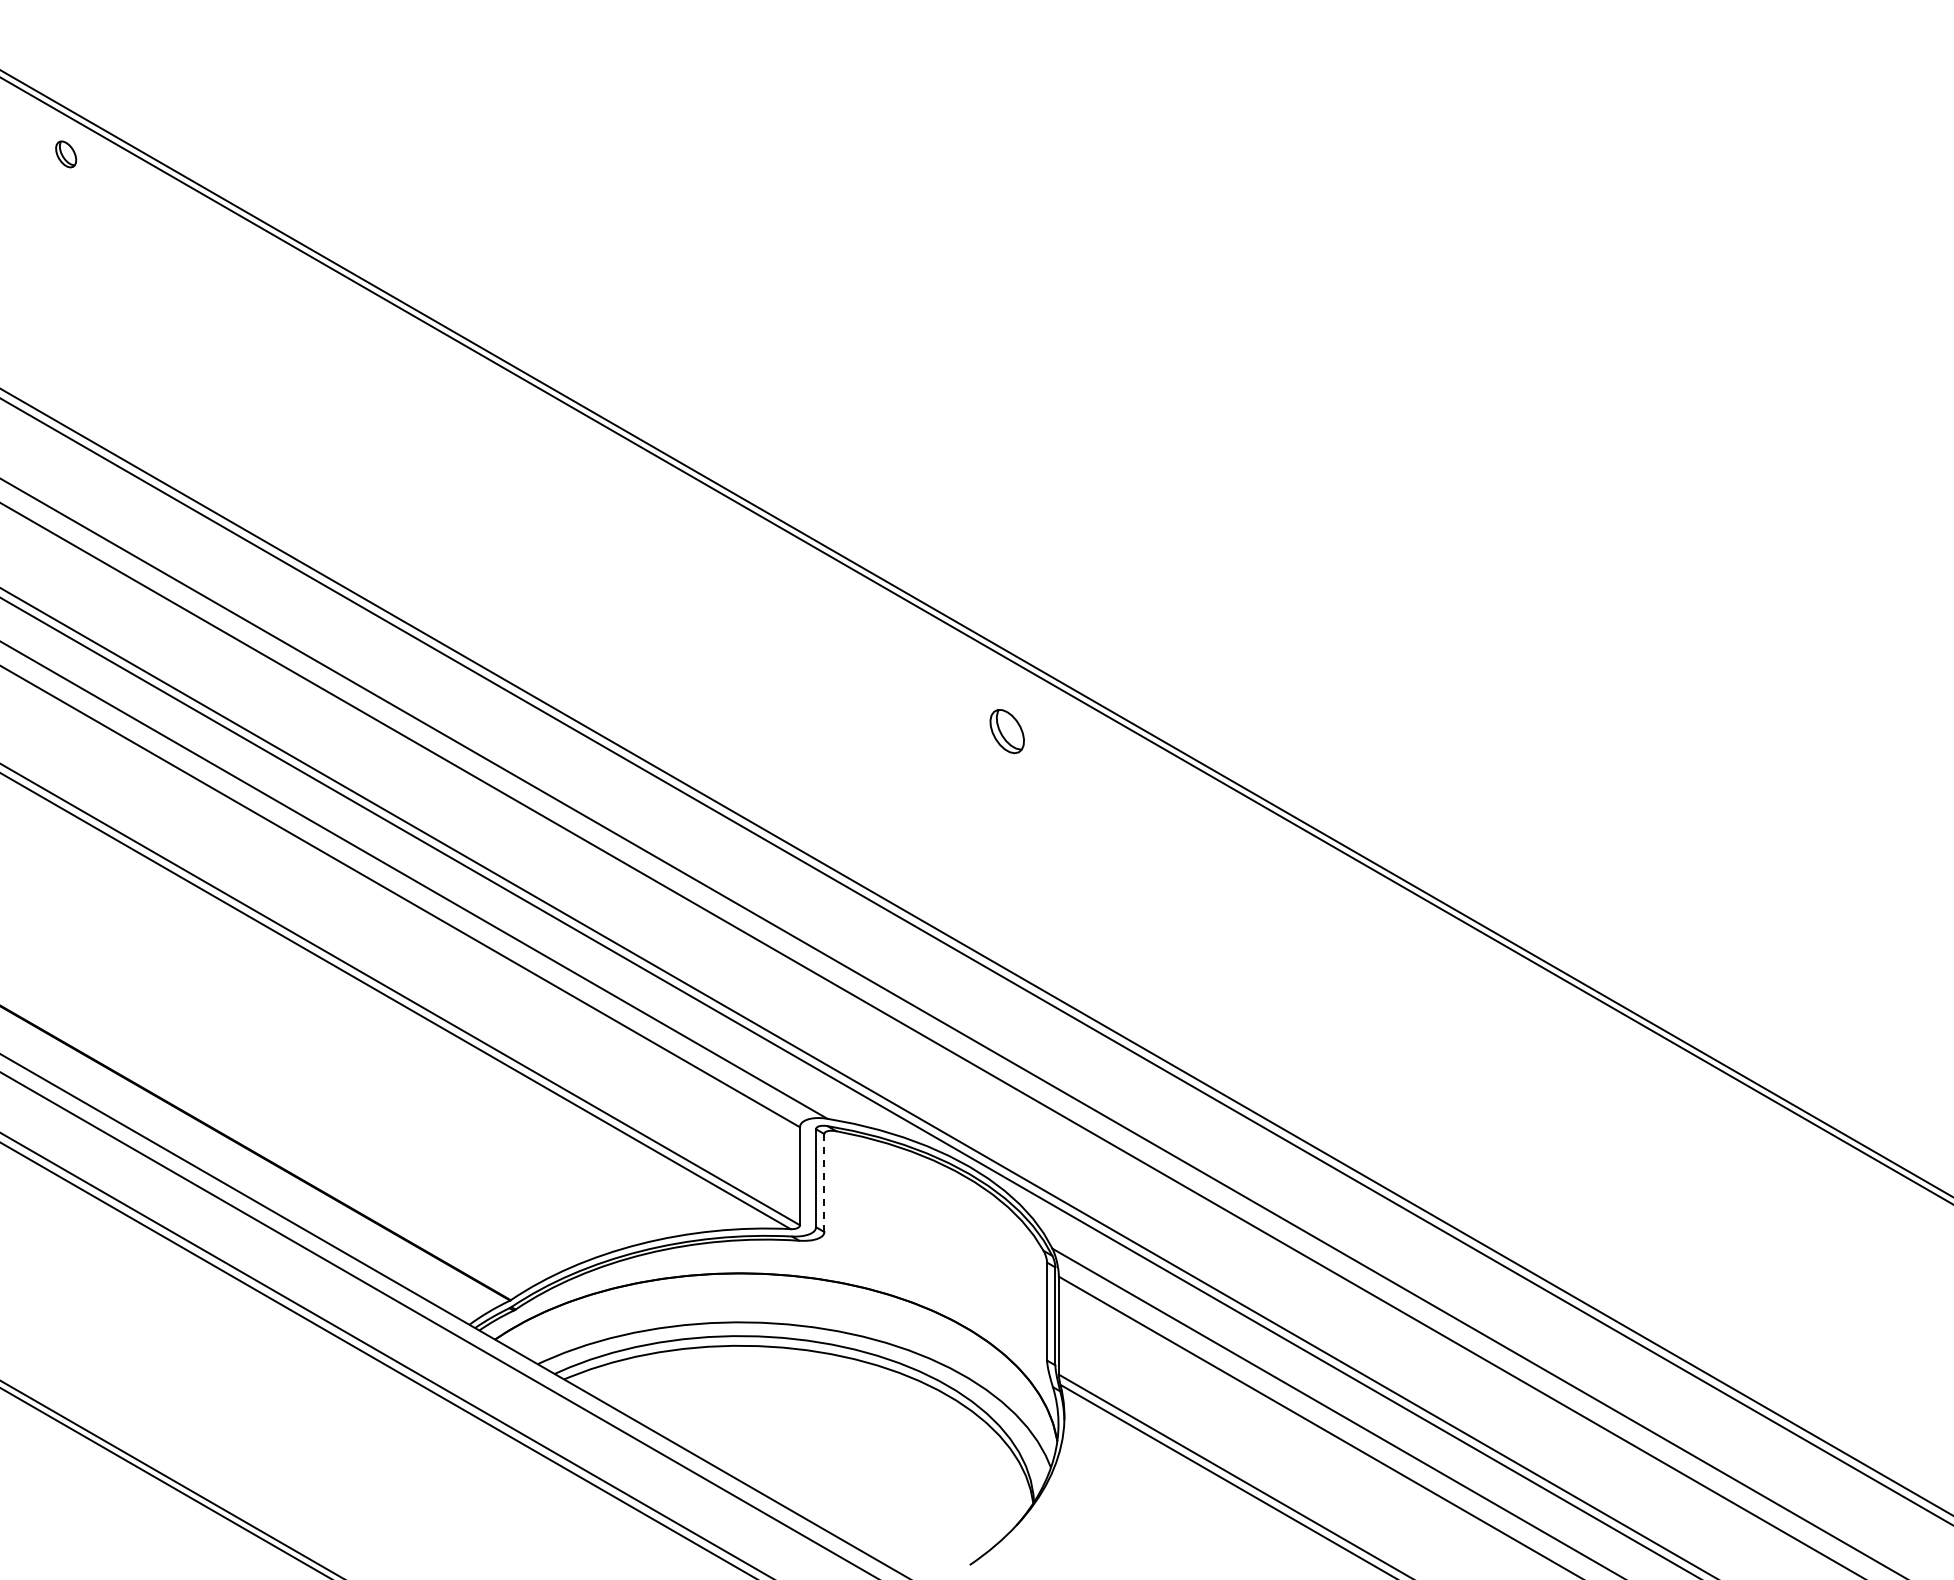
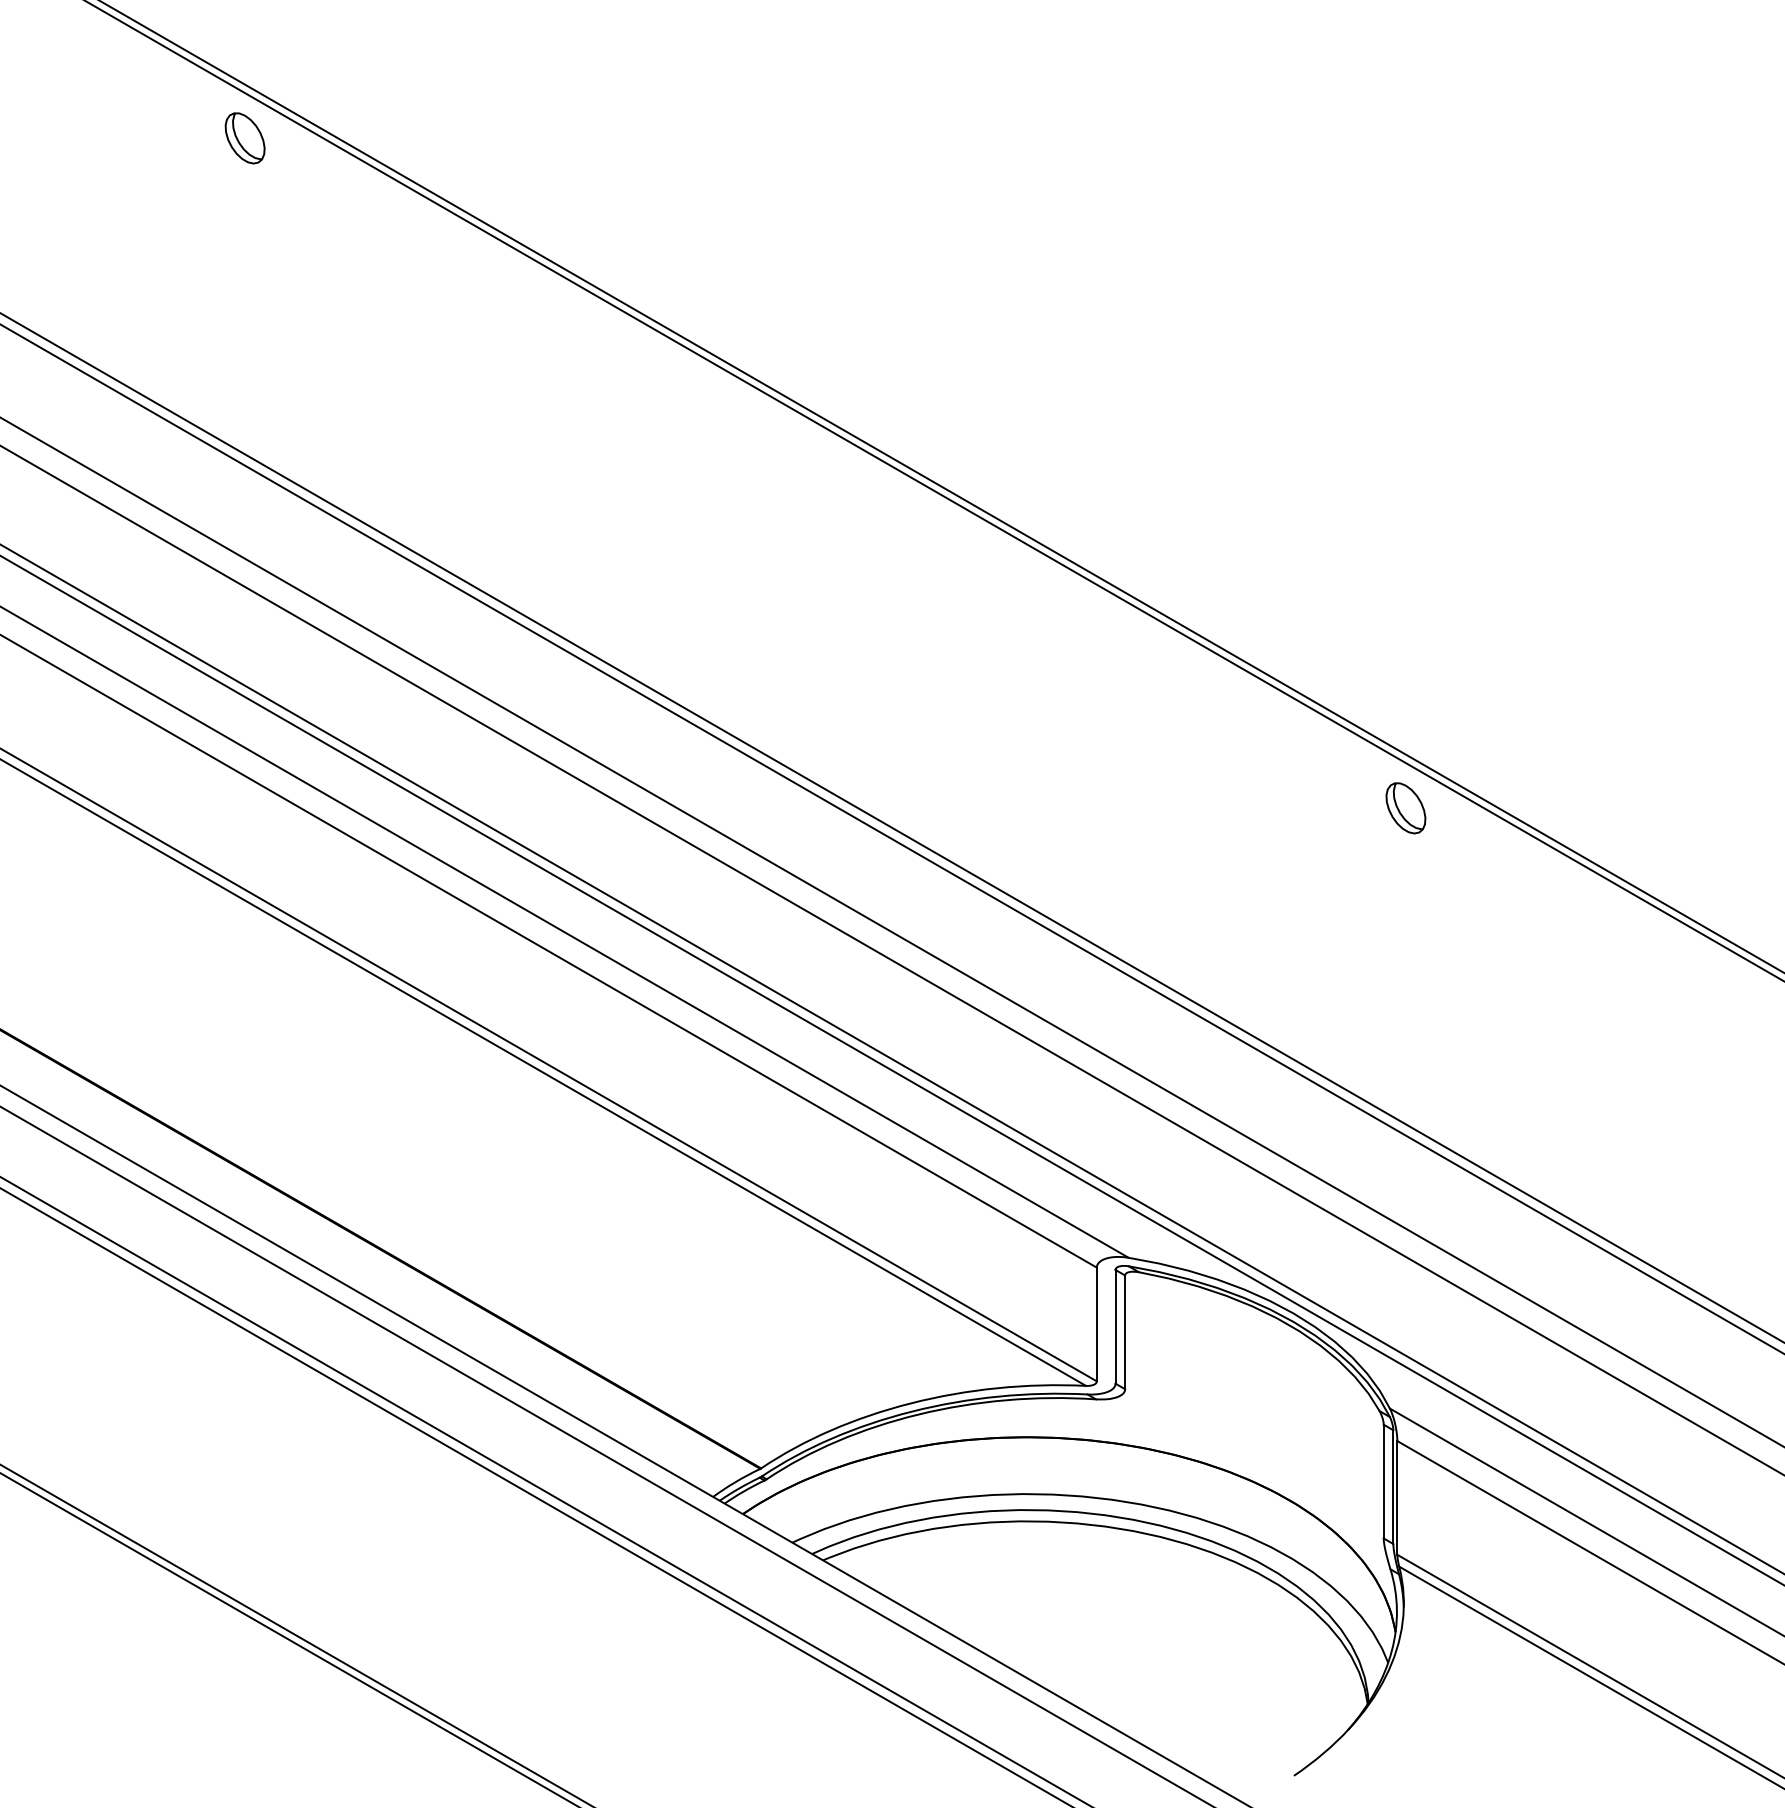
part: (65, 154) -> (244, 138), size x1.67
part: (1006, 731) -> (1405, 808), moved
line: (824, 1183) -> (1125, 1332), dashed -> solid

